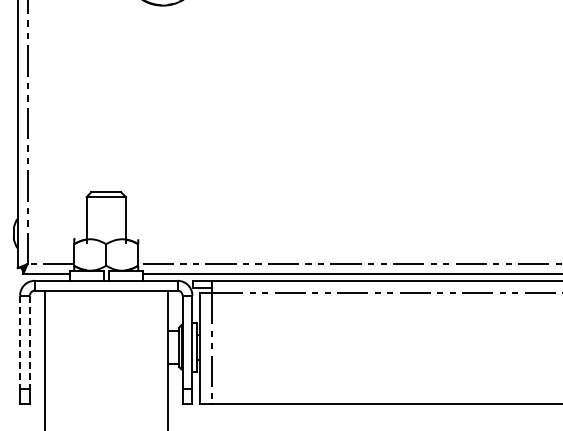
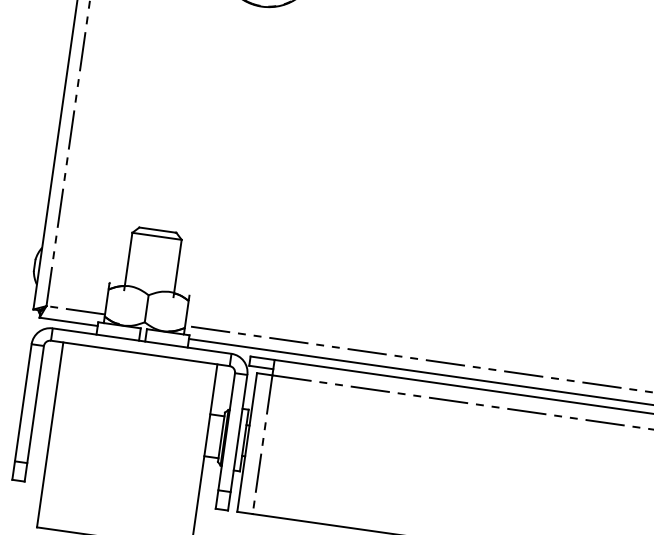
line: (20, 342) -> (23, 403), dashed -> solid
line: (29, 342) -> (35, 404), dashed -> solid

